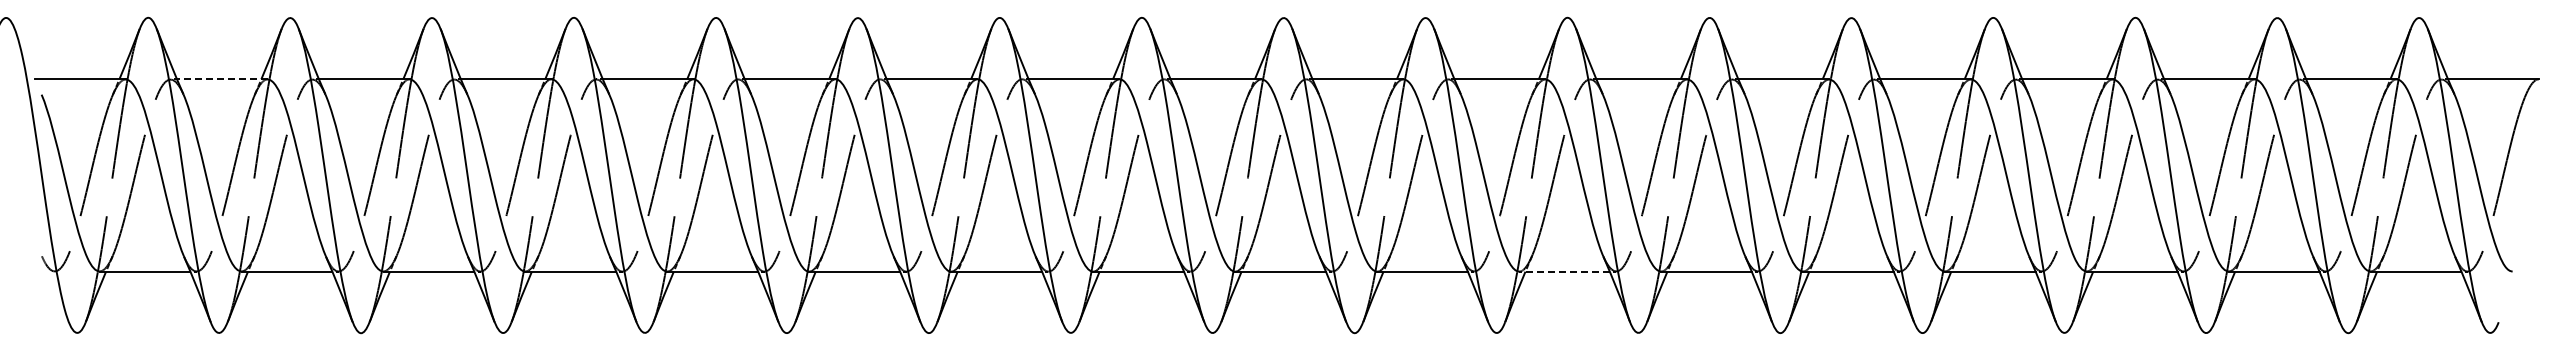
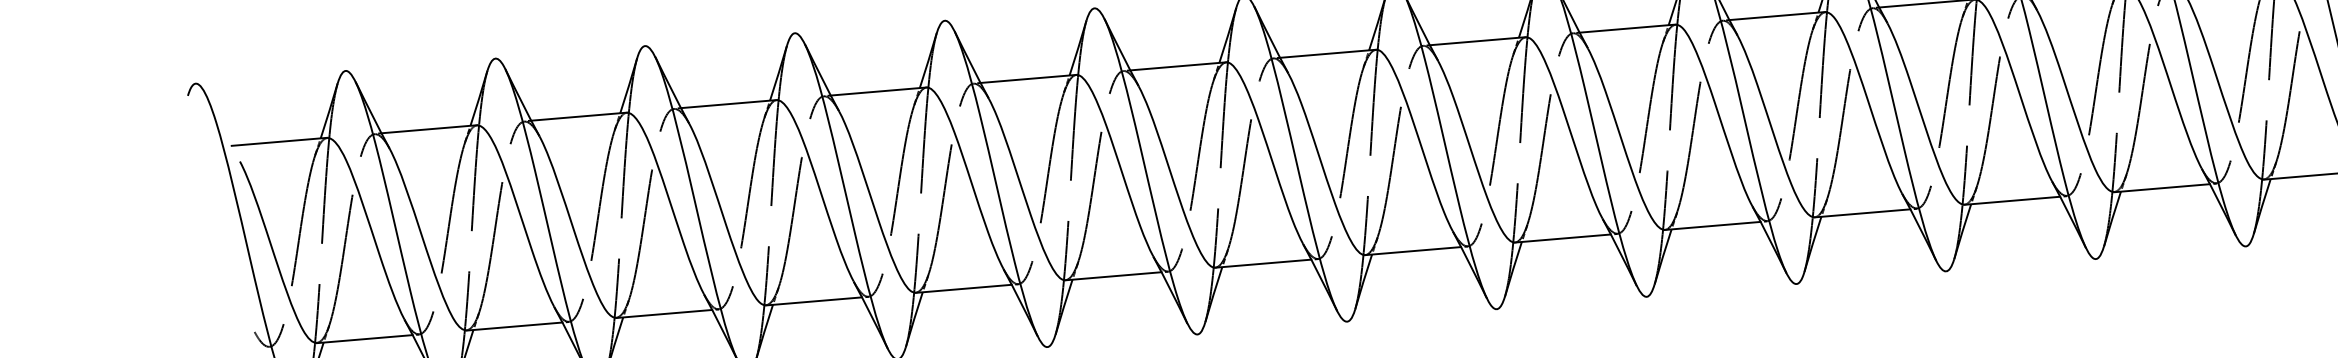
line: (221, 79) -> (428, 129), dashed -> solid
line: (1563, 271) -> (1861, 213), dashed -> solid

